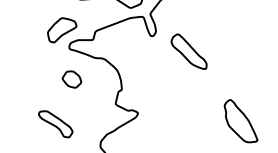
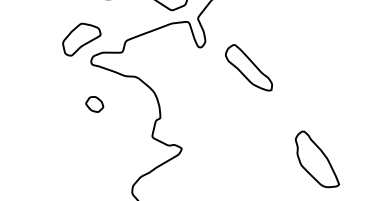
part: (71, 79) -> (94, 104), size x0.7
part: (55, 124) -> (73, 163), removed

